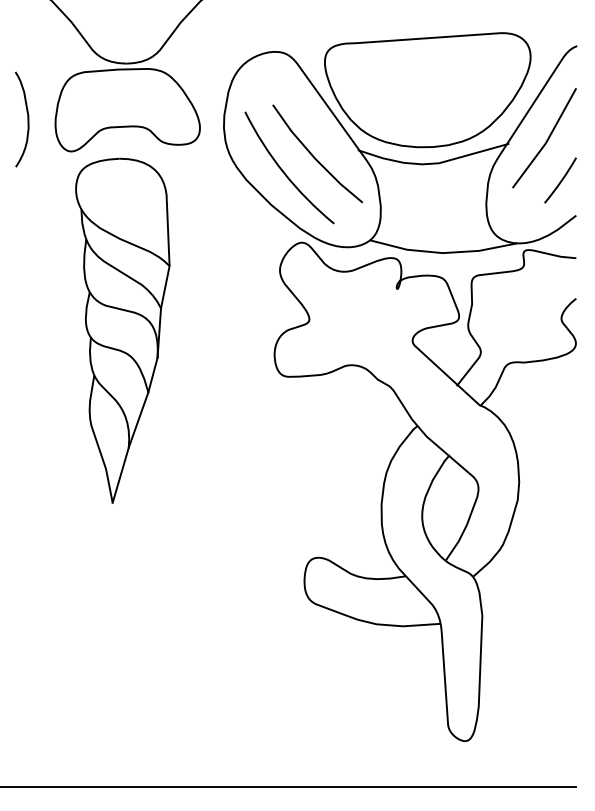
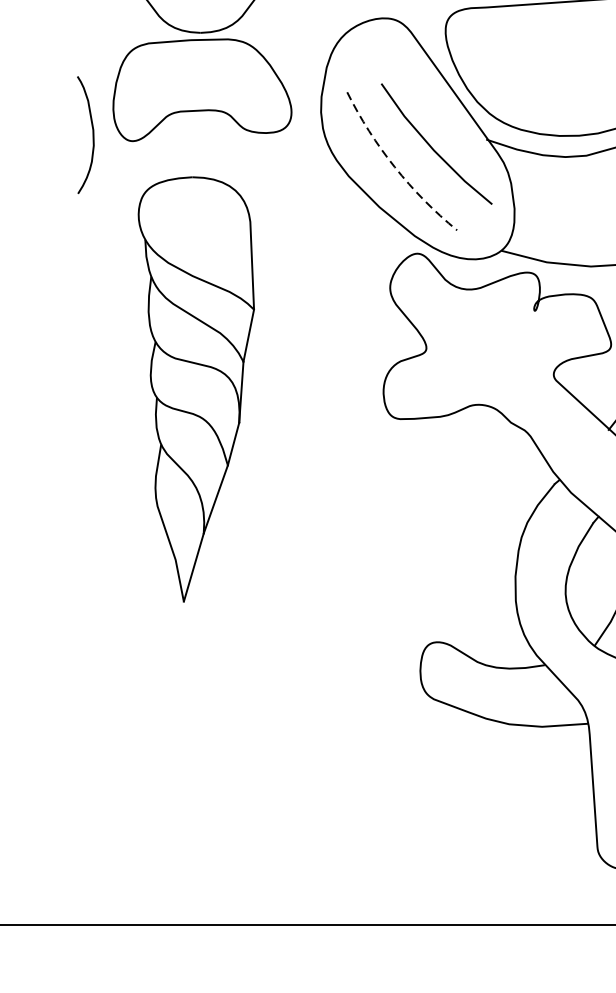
curve: (27, 119) -> (92, 135), moved
arc: (283, 172) -> (394, 167), solid -> dashed
part: (122, 330) -> (195, 389), moved

